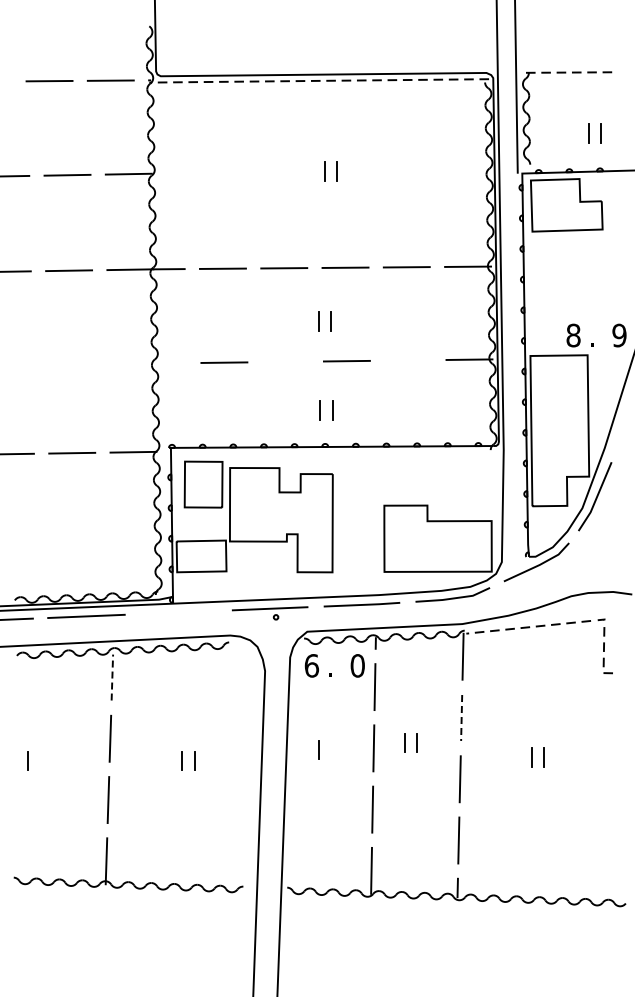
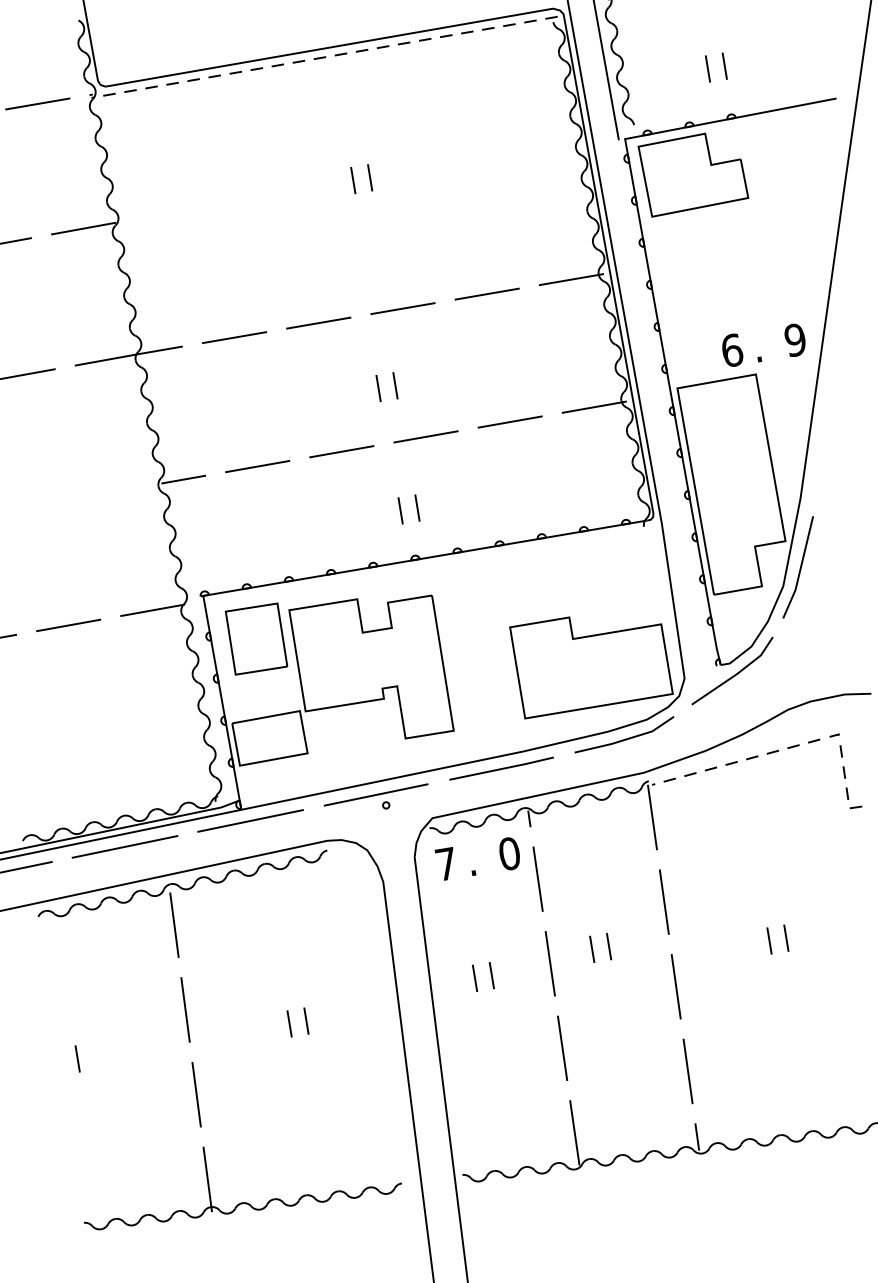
text: (573, 335) -> (732, 350), 8 -> 6
line: (408, 360) -> (510, 422), added
line: (285, 361) -> (341, 451), added
line: (170, 363) -> (183, 479), added
line: (178, 612) -> (250, 820), added
text: (311, 665) -> (445, 863), 6 -> 7
line: (112, 677) -> (174, 925), dashed -> solid
line: (461, 717) -> (664, 901), dashed -> solid
line: (330, 749) -> (490, 975), added

